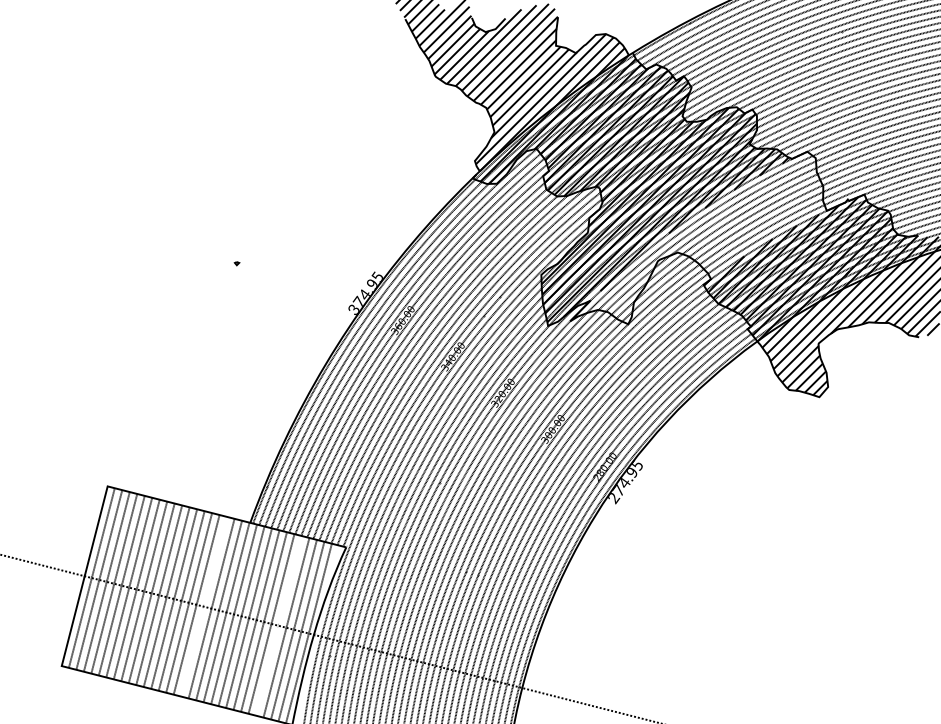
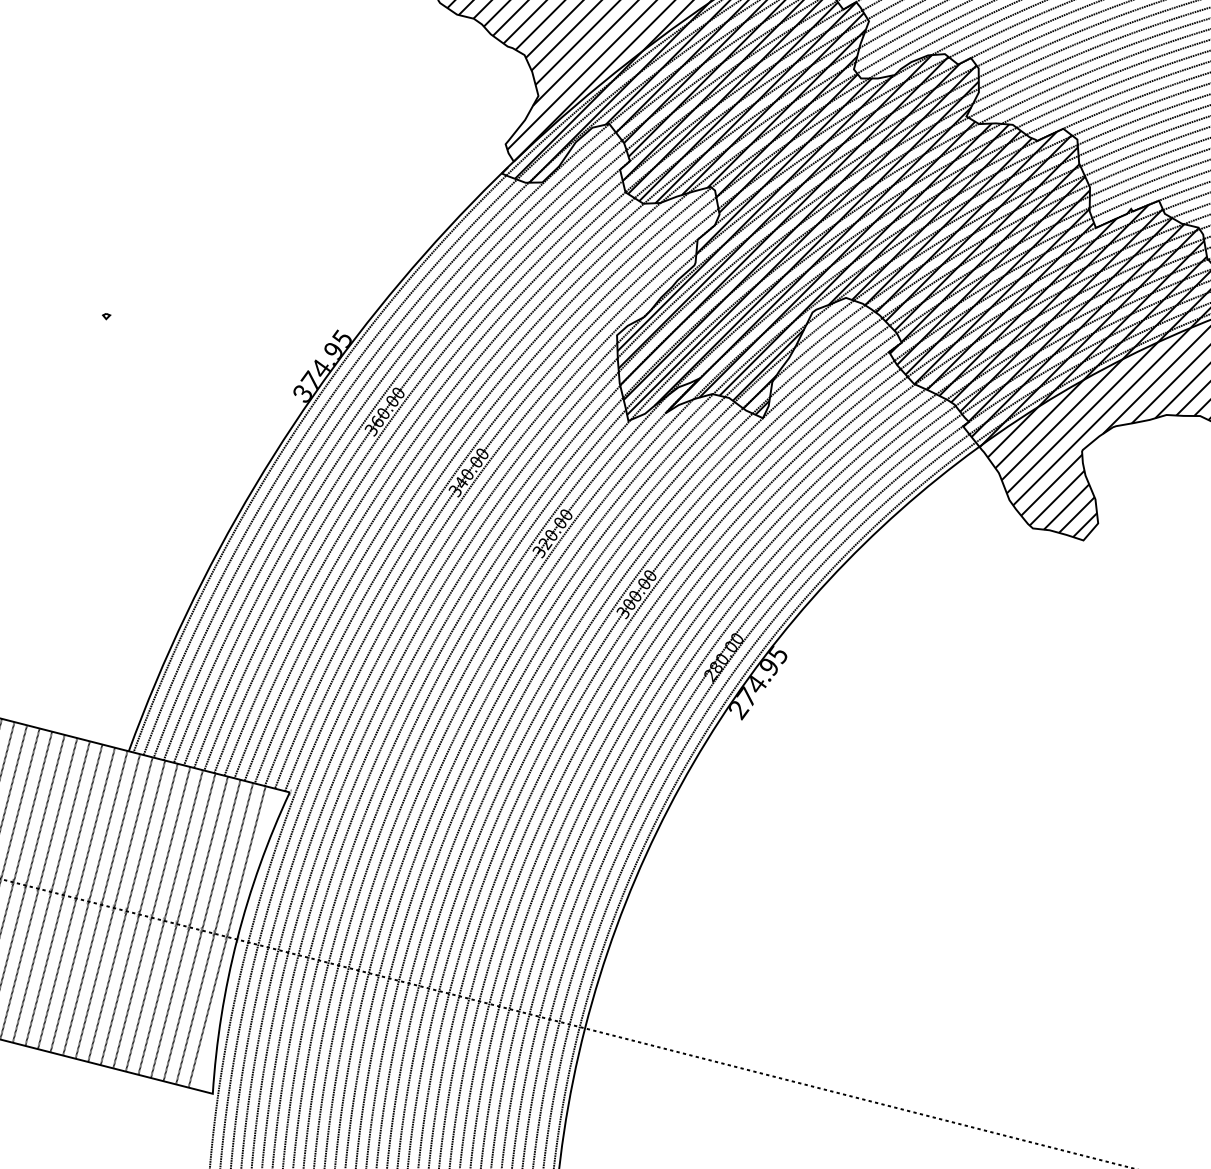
hatch: (699, 237) -> (882, 272), added
line: (204, 606) -> (51, 891), added
line: (278, 625) -> (176, 923), added

